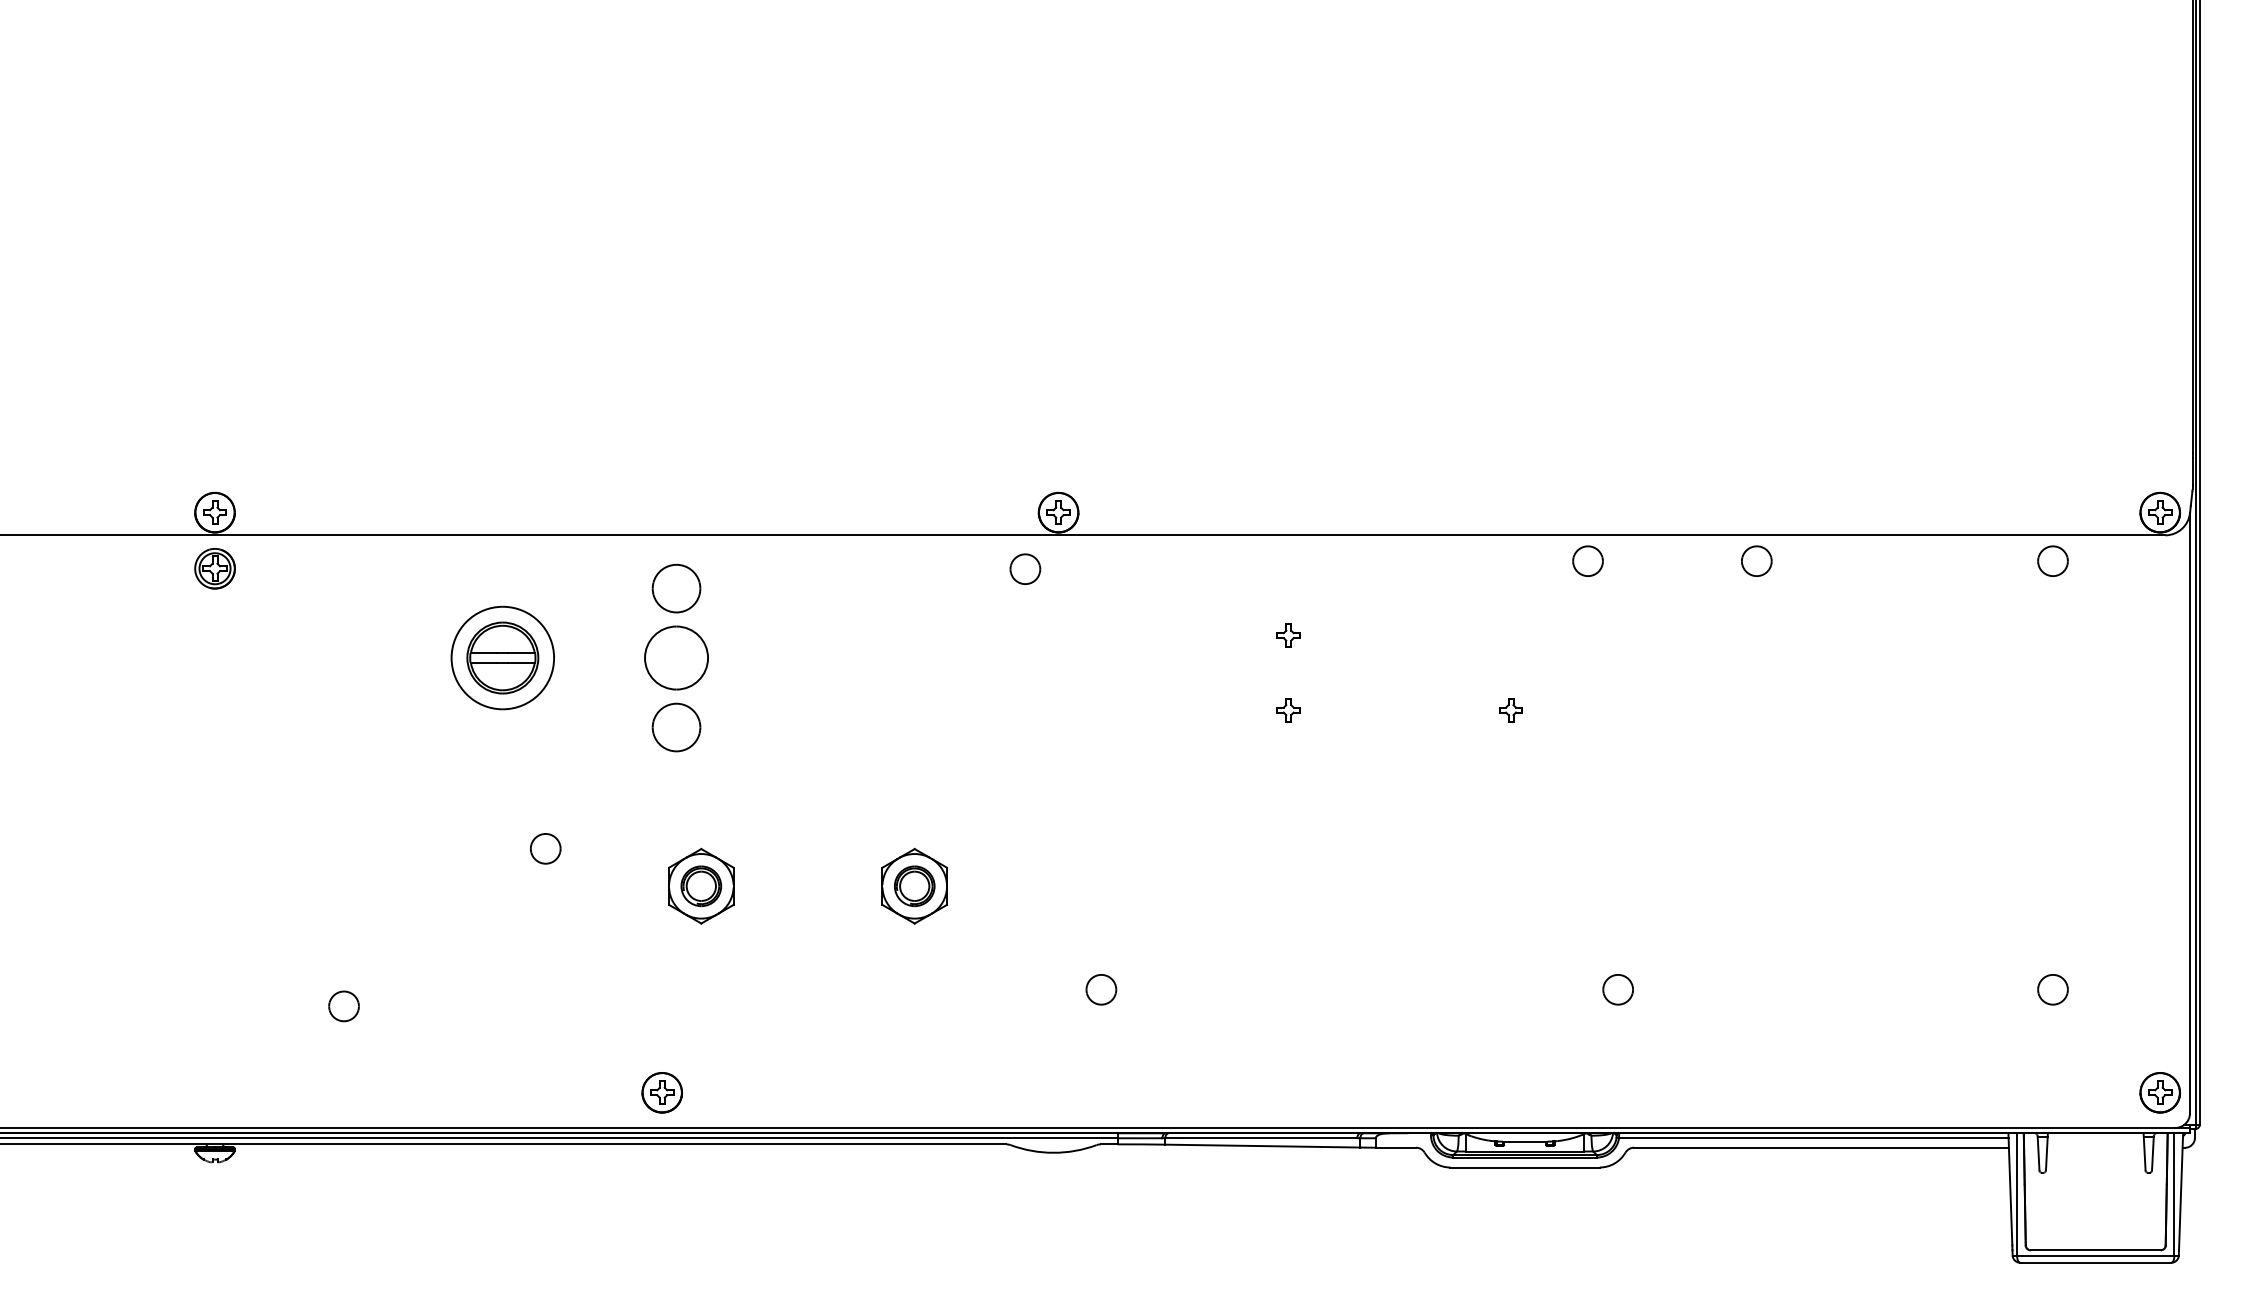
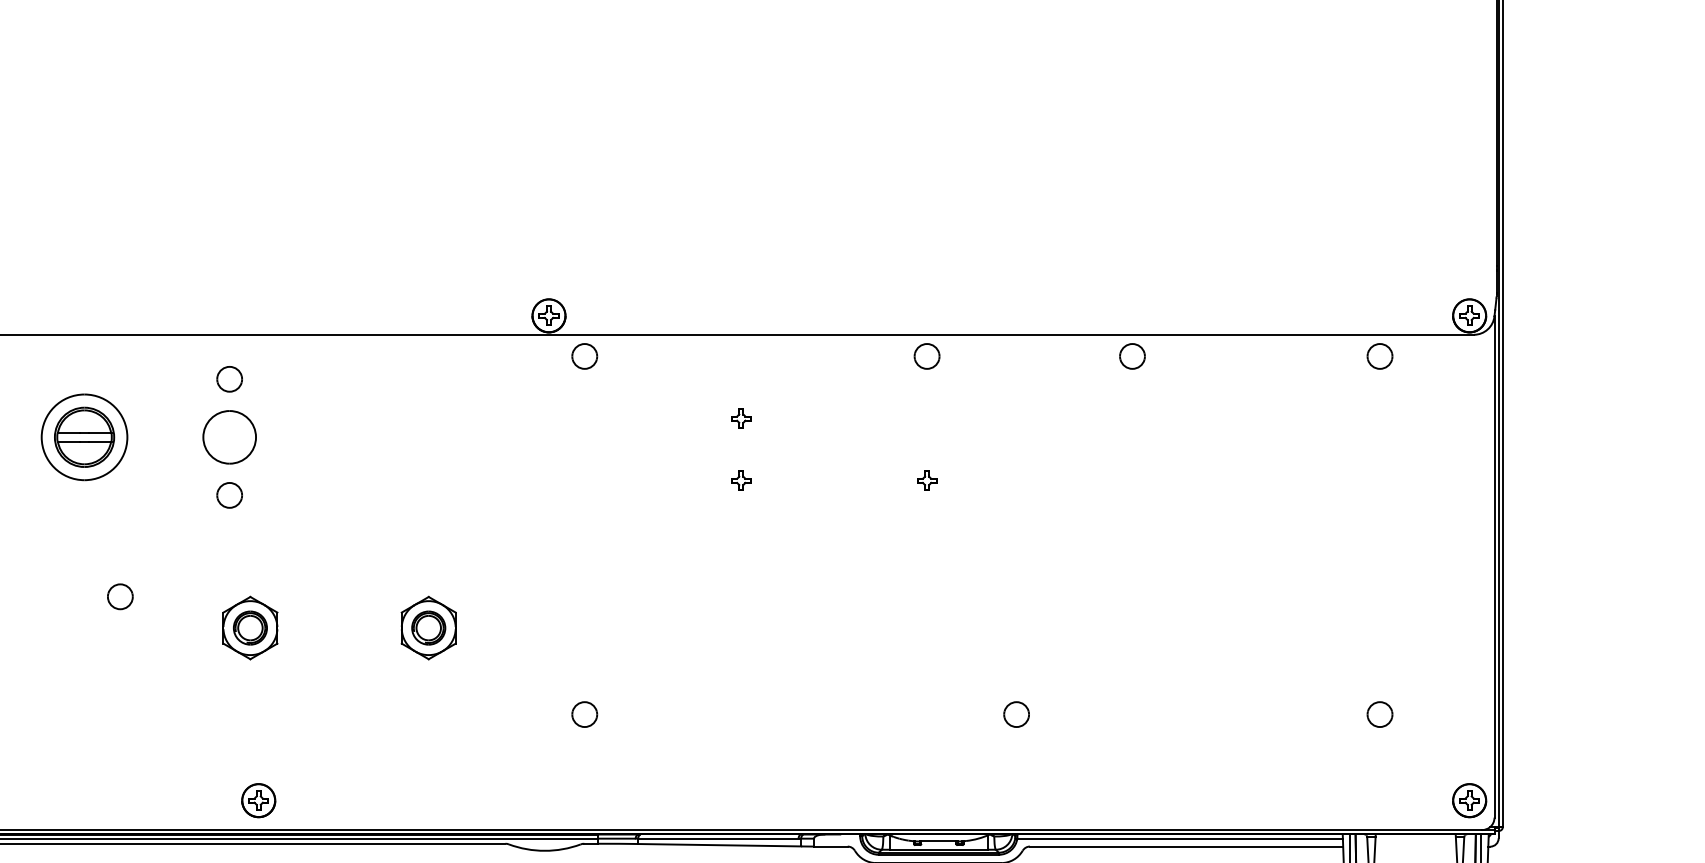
part: (1587, 560) -> (926, 355), moved
part: (1025, 568) -> (584, 355), moved
part: (676, 588) -> (229, 379), size x0.62
part: (676, 727) -> (229, 495), size x0.62
part: (662, 1092) -> (258, 800), moved

